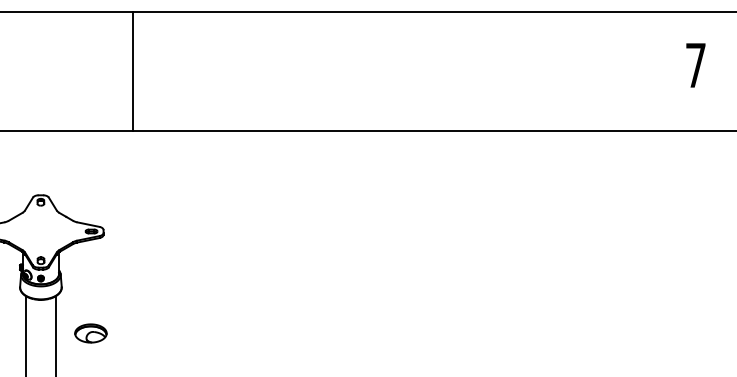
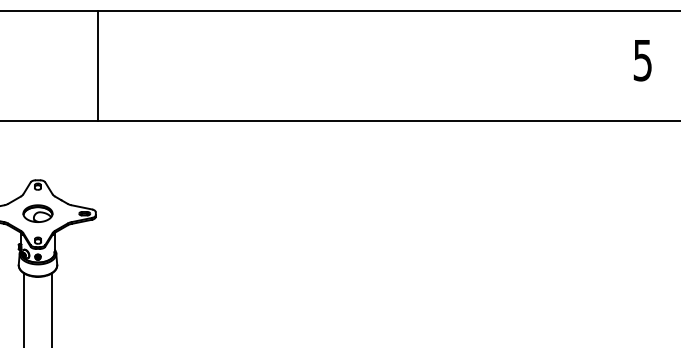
text: (695, 65) -> (642, 60), 7 -> 5
line: (133, 70) -> (98, 65), moved
part: (90, 333) -> (37, 213), moved

